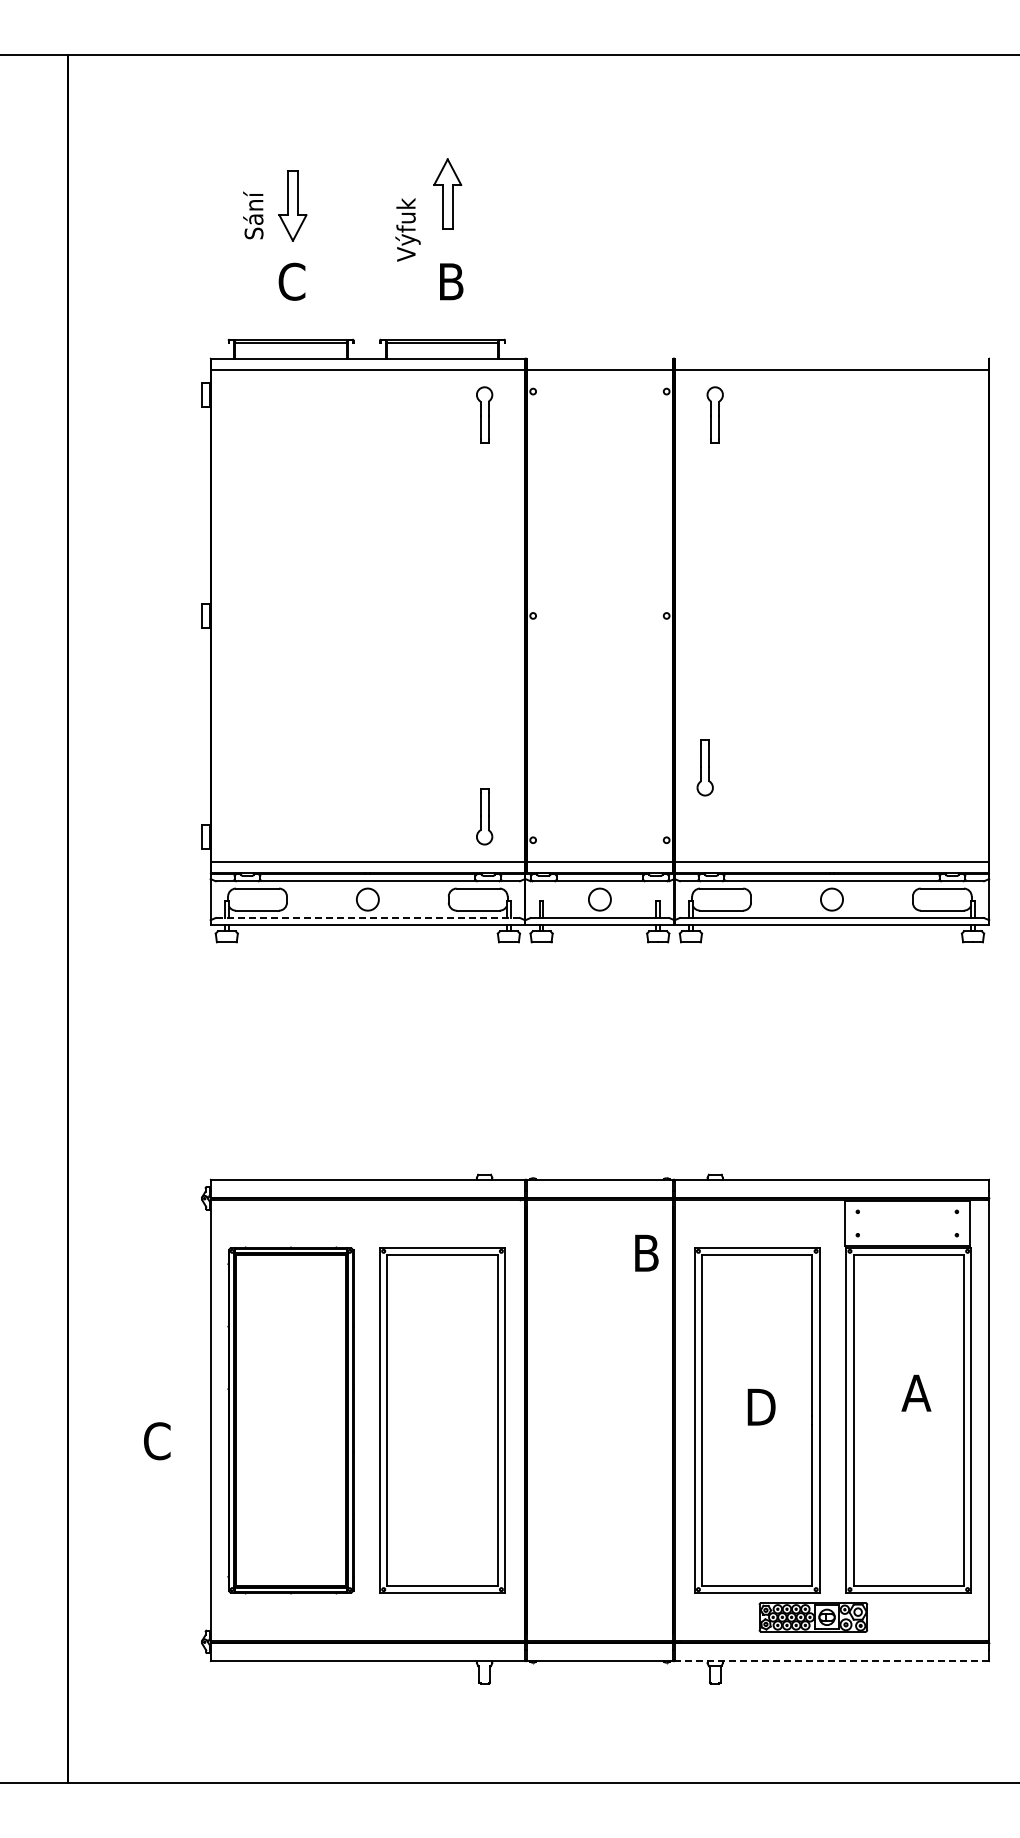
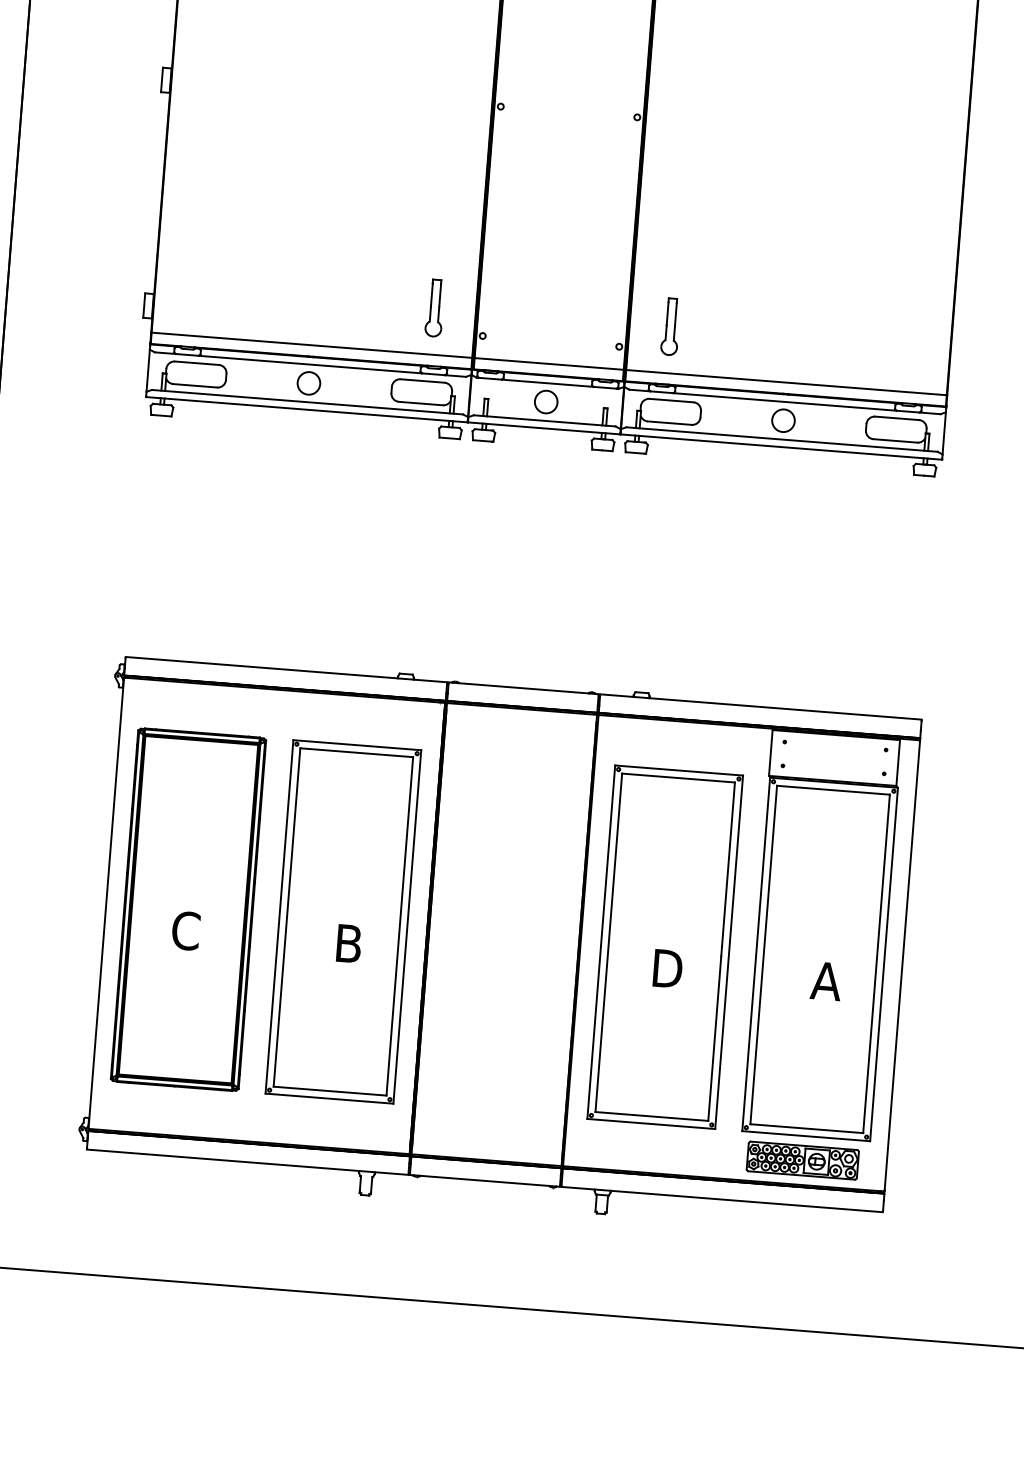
part: (704, 767) -> (670, 326), moved
line: (367, 918) -> (307, 402), dashed -> solid
text: (646, 1252) -> (348, 942), moved
text: (916, 1392) -> (826, 980), moved
text: (761, 1406) -> (667, 968), moved
text: (157, 1441) -> (186, 931), moved
part: (813, 1617) -> (802, 1160), moved
line: (831, 1661) -> (721, 1199), dashed -> solid

